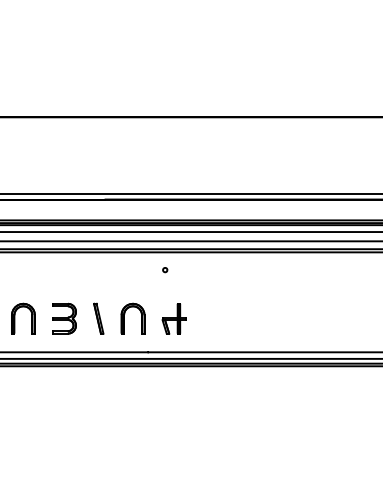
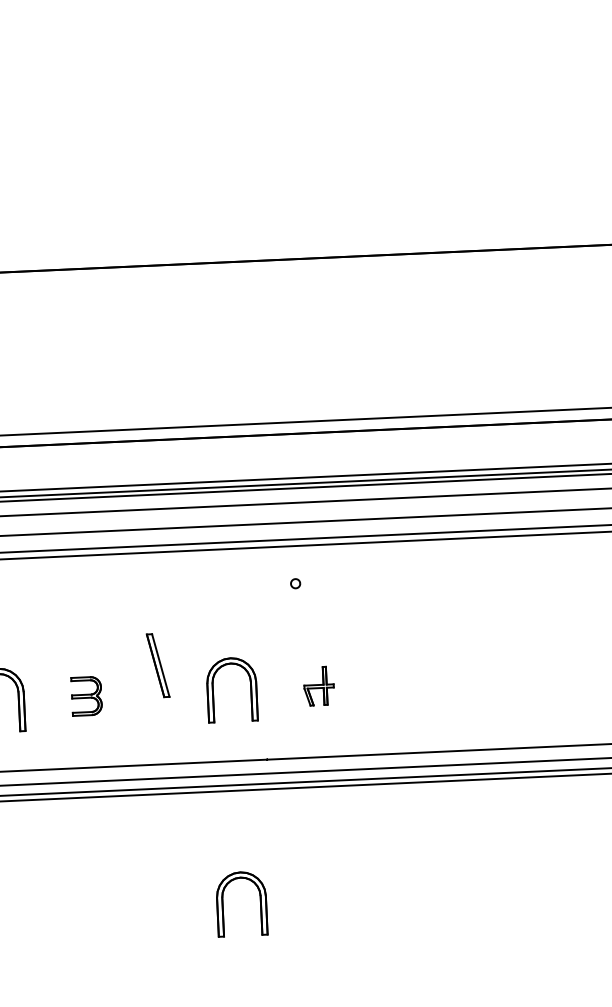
part: (64, 318) -> (86, 696), size x0.6
part: (98, 318) -> (157, 665), moved
part: (173, 318) -> (317, 685), size x0.6
part: (124, 419) -> (223, 904), added

